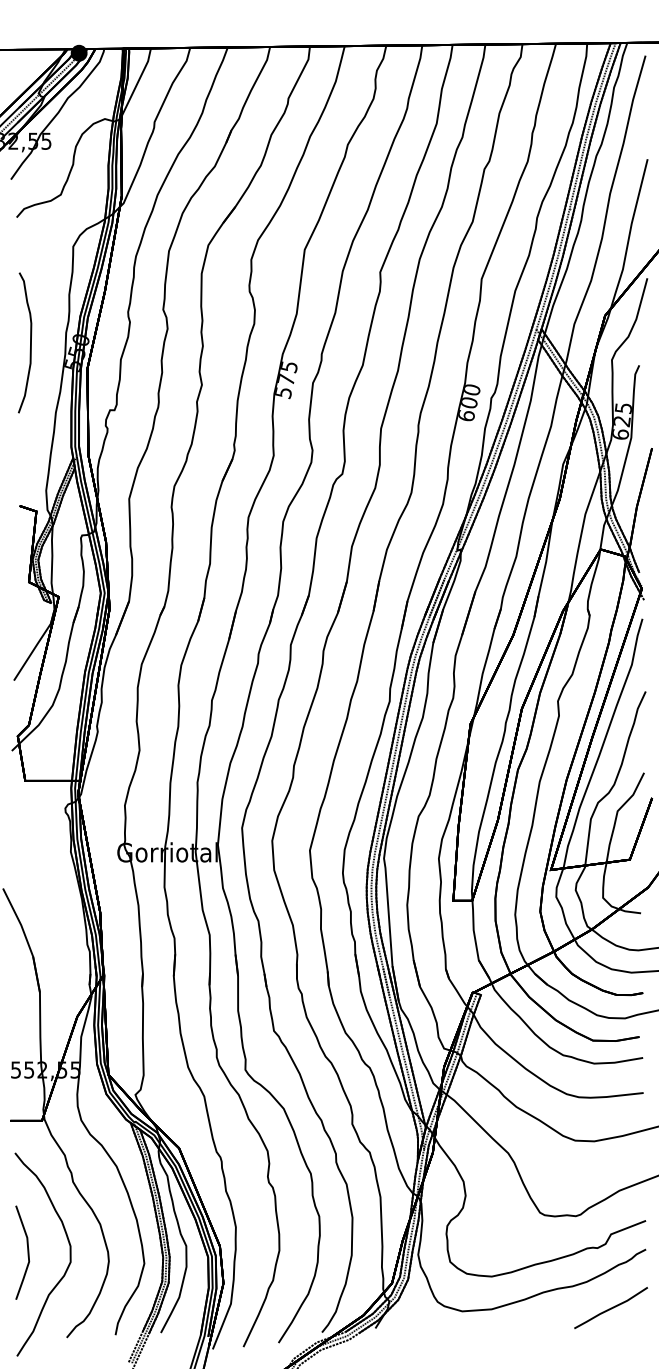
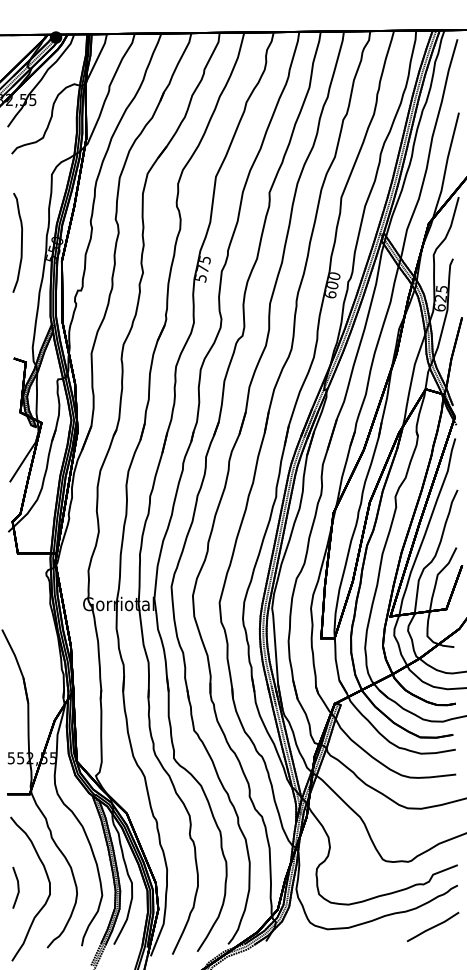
part: (22, 1252) -> (15, 887), size x0.62

